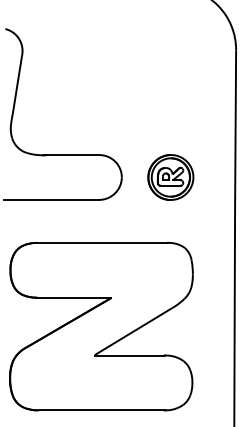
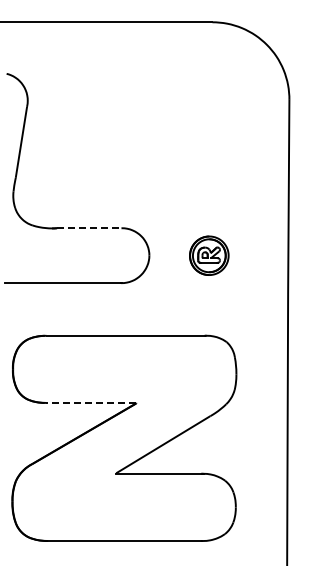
line: (72, 155) -> (89, 228), solid -> dashed
part: (170, 177) -> (208, 255), size x0.7
line: (73, 297) -> (90, 402), solid -> dashed

